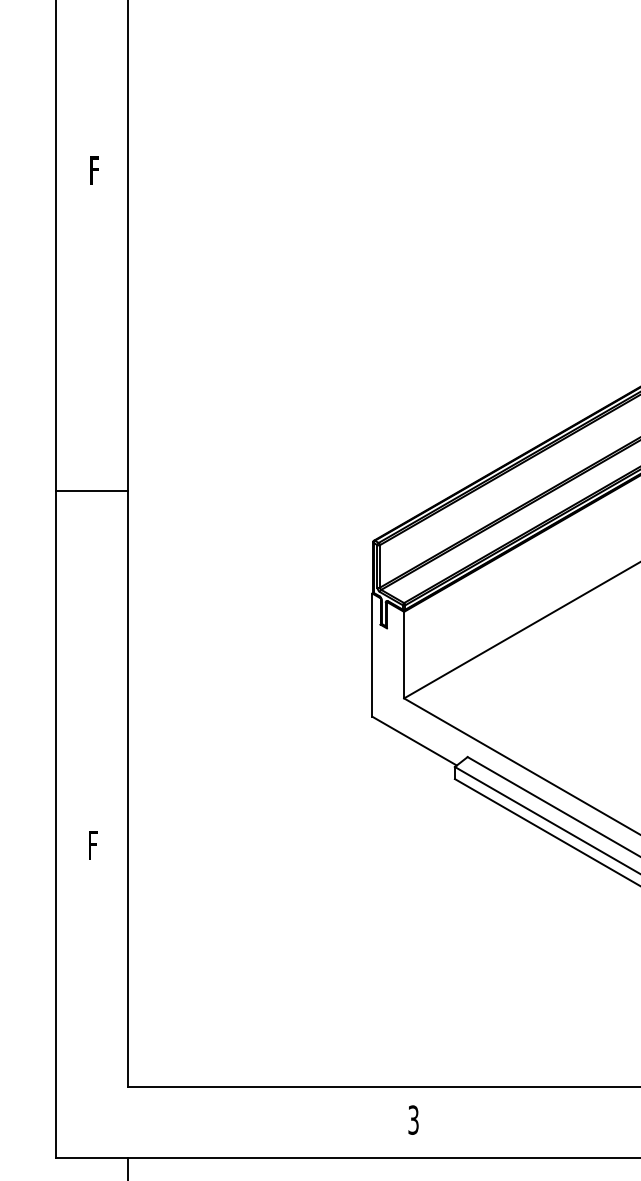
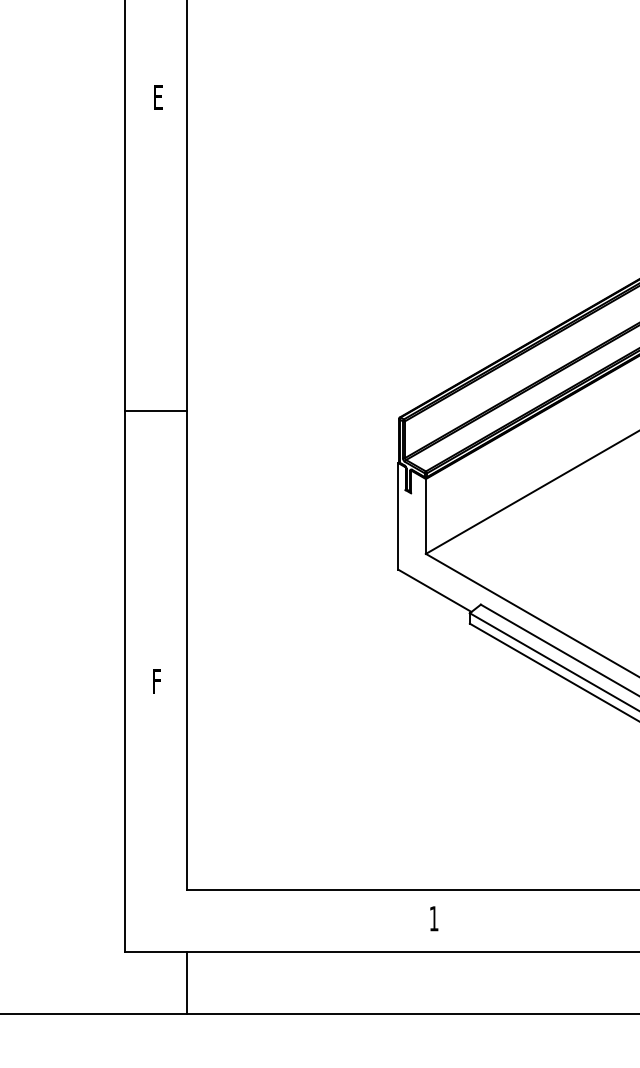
text: (95, 170) -> (158, 97), F -> E
line: (91, 491) -> (155, 411), moved
text: (412, 1119) -> (433, 918), 3 -> 1

